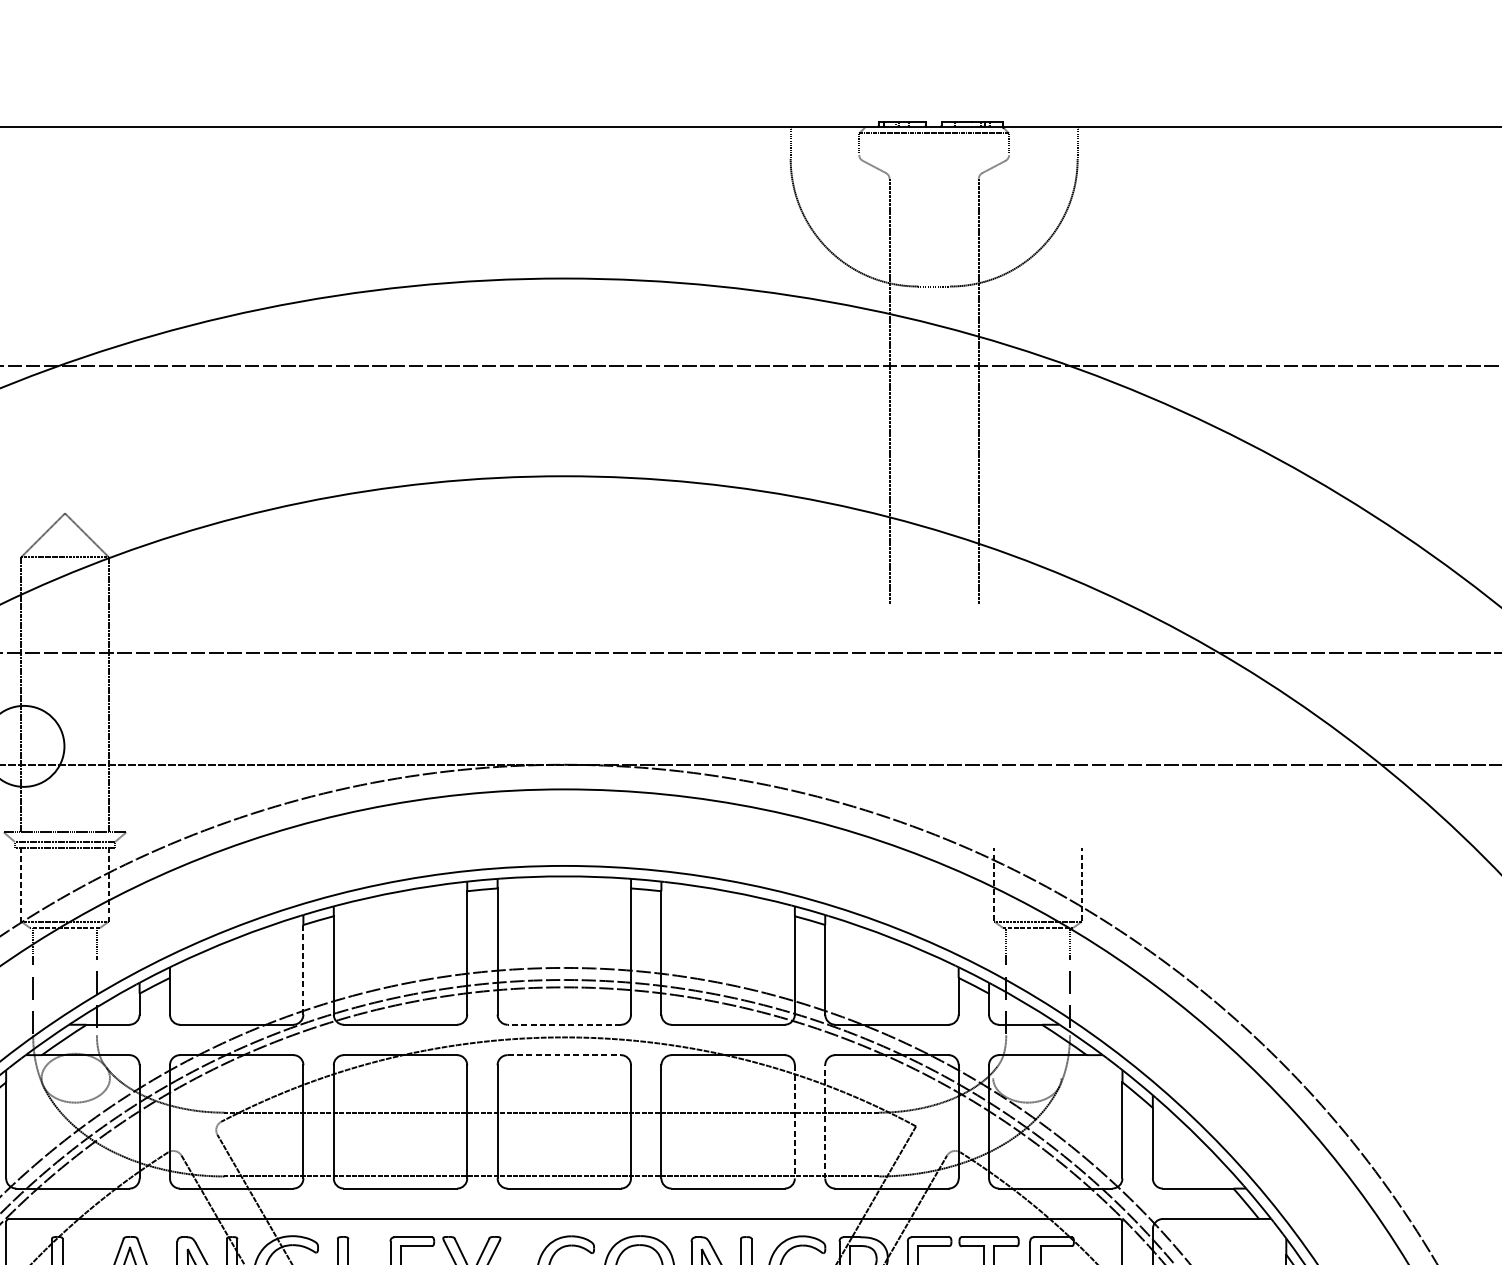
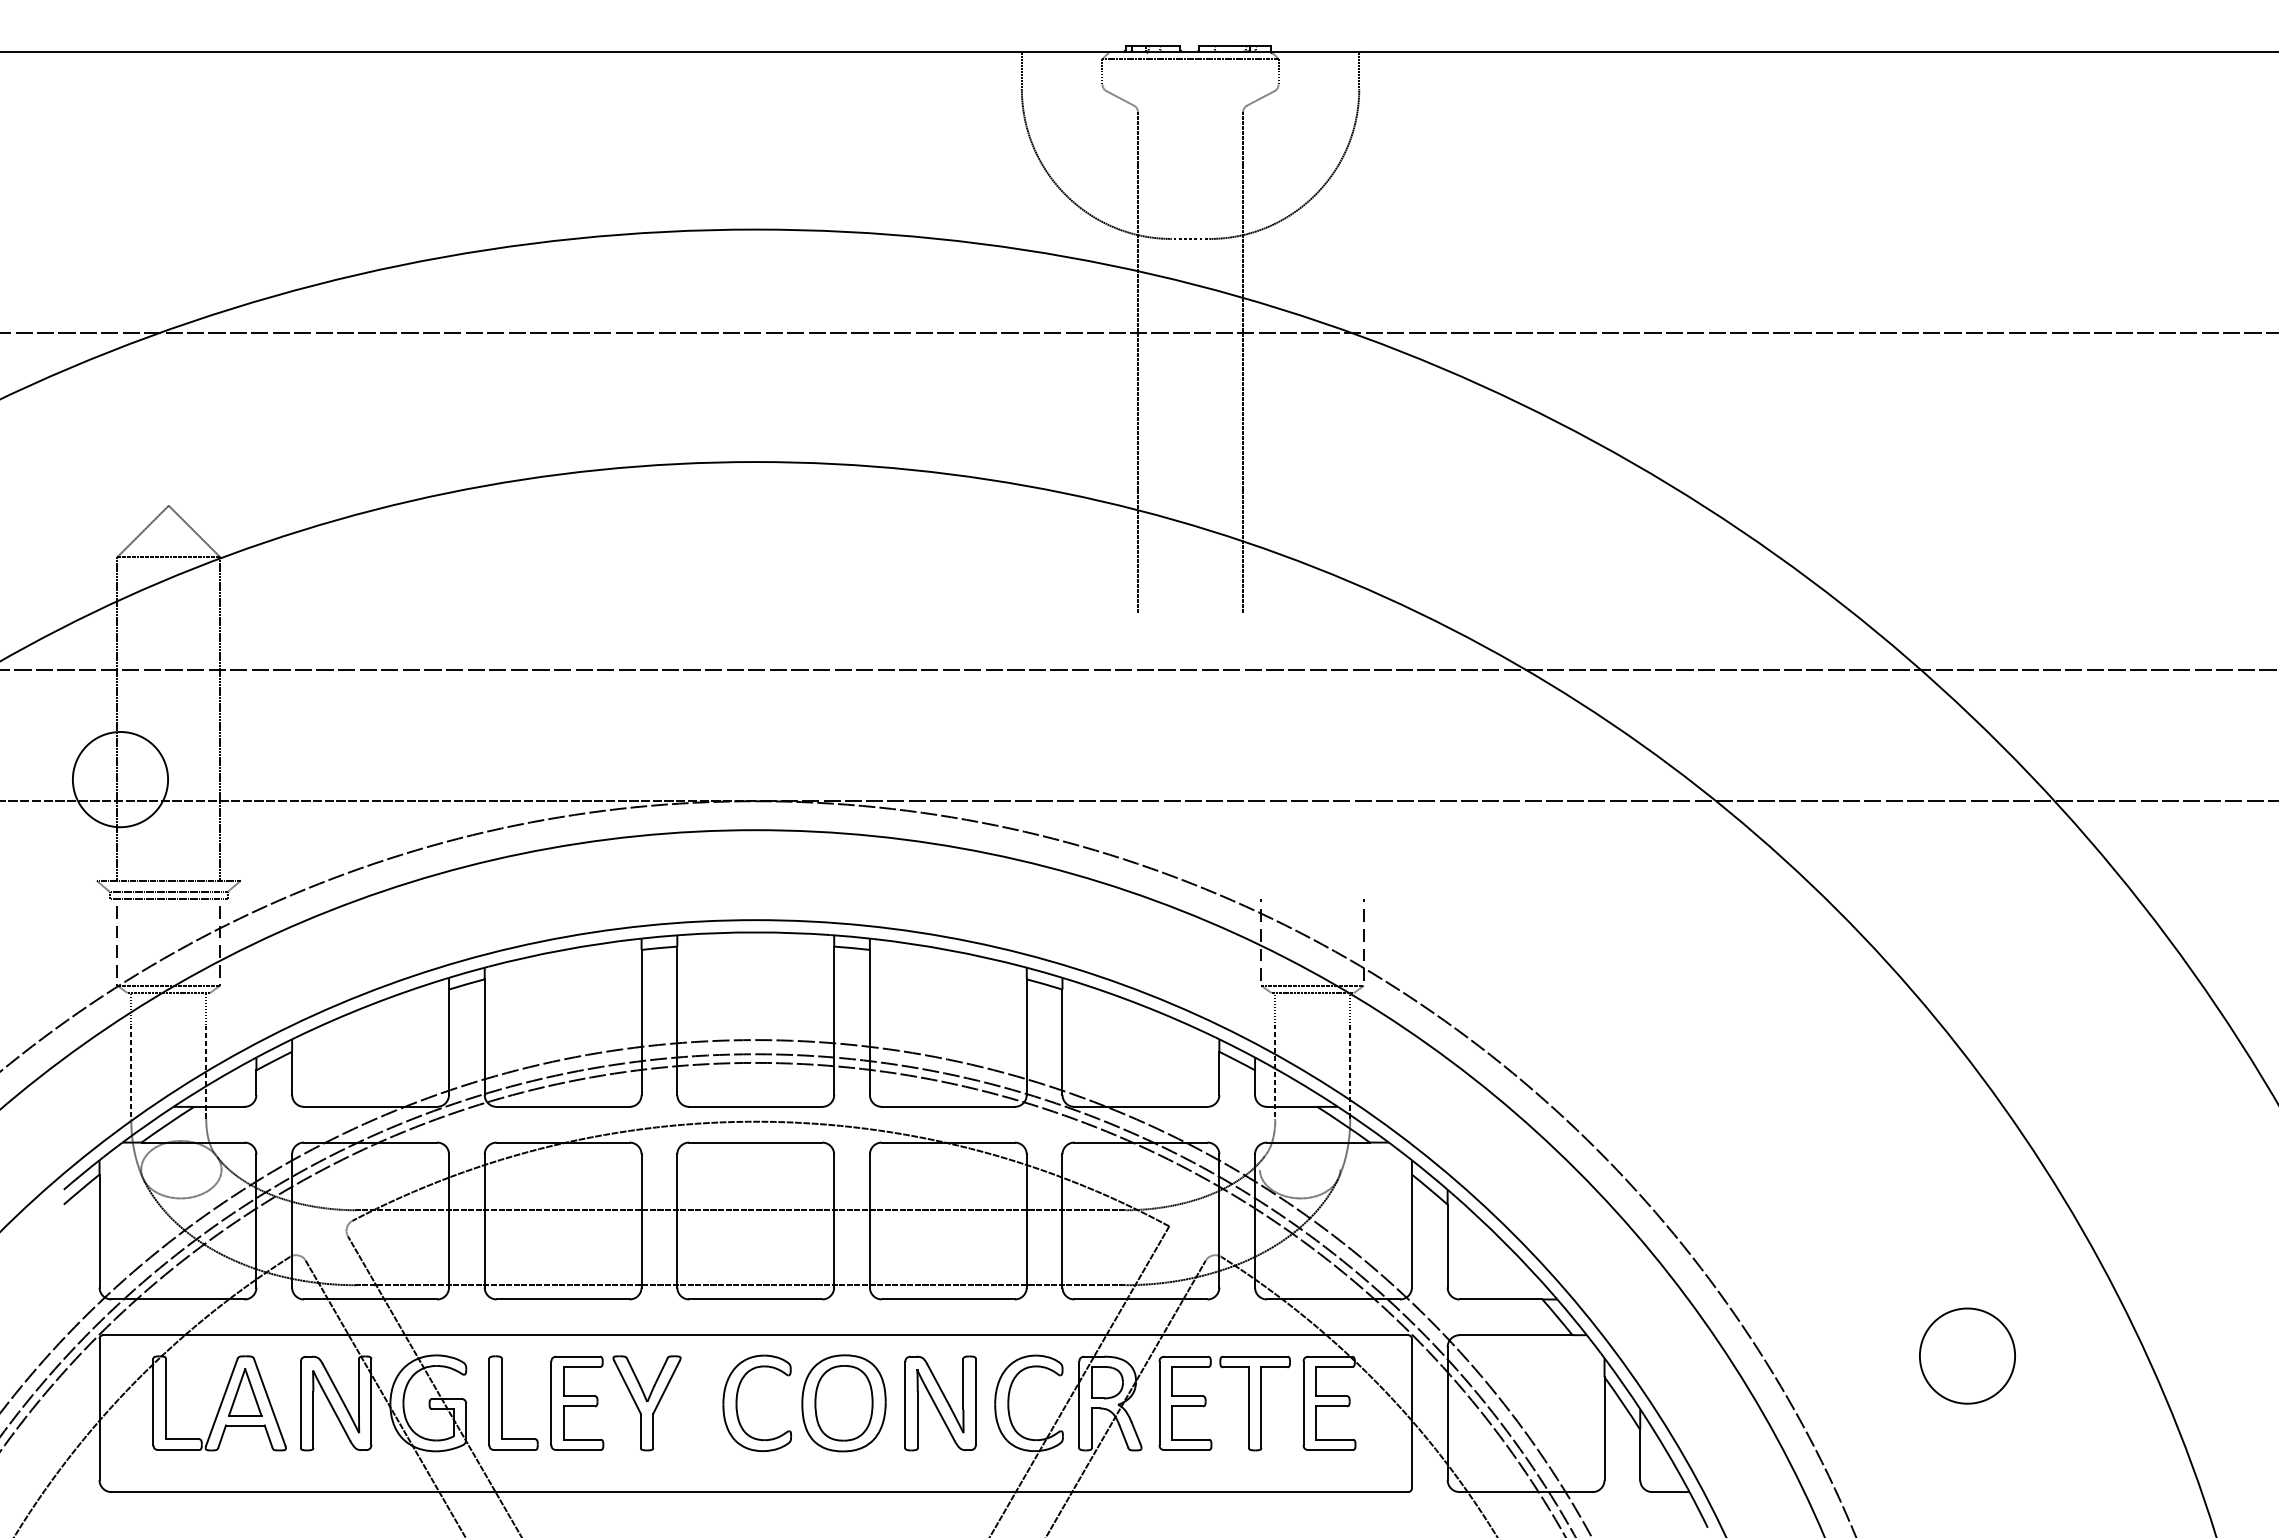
line: (303, 970) -> (449, 1042), dashed -> solid
line: (564, 1024) -> (755, 1106), dashed -> solid
line: (564, 1055) -> (755, 1142), dashed -> solid
line: (794, 1122) -> (1026, 1221), dashed -> solid
line: (825, 1122) -> (1062, 1221), dashed -> solid

